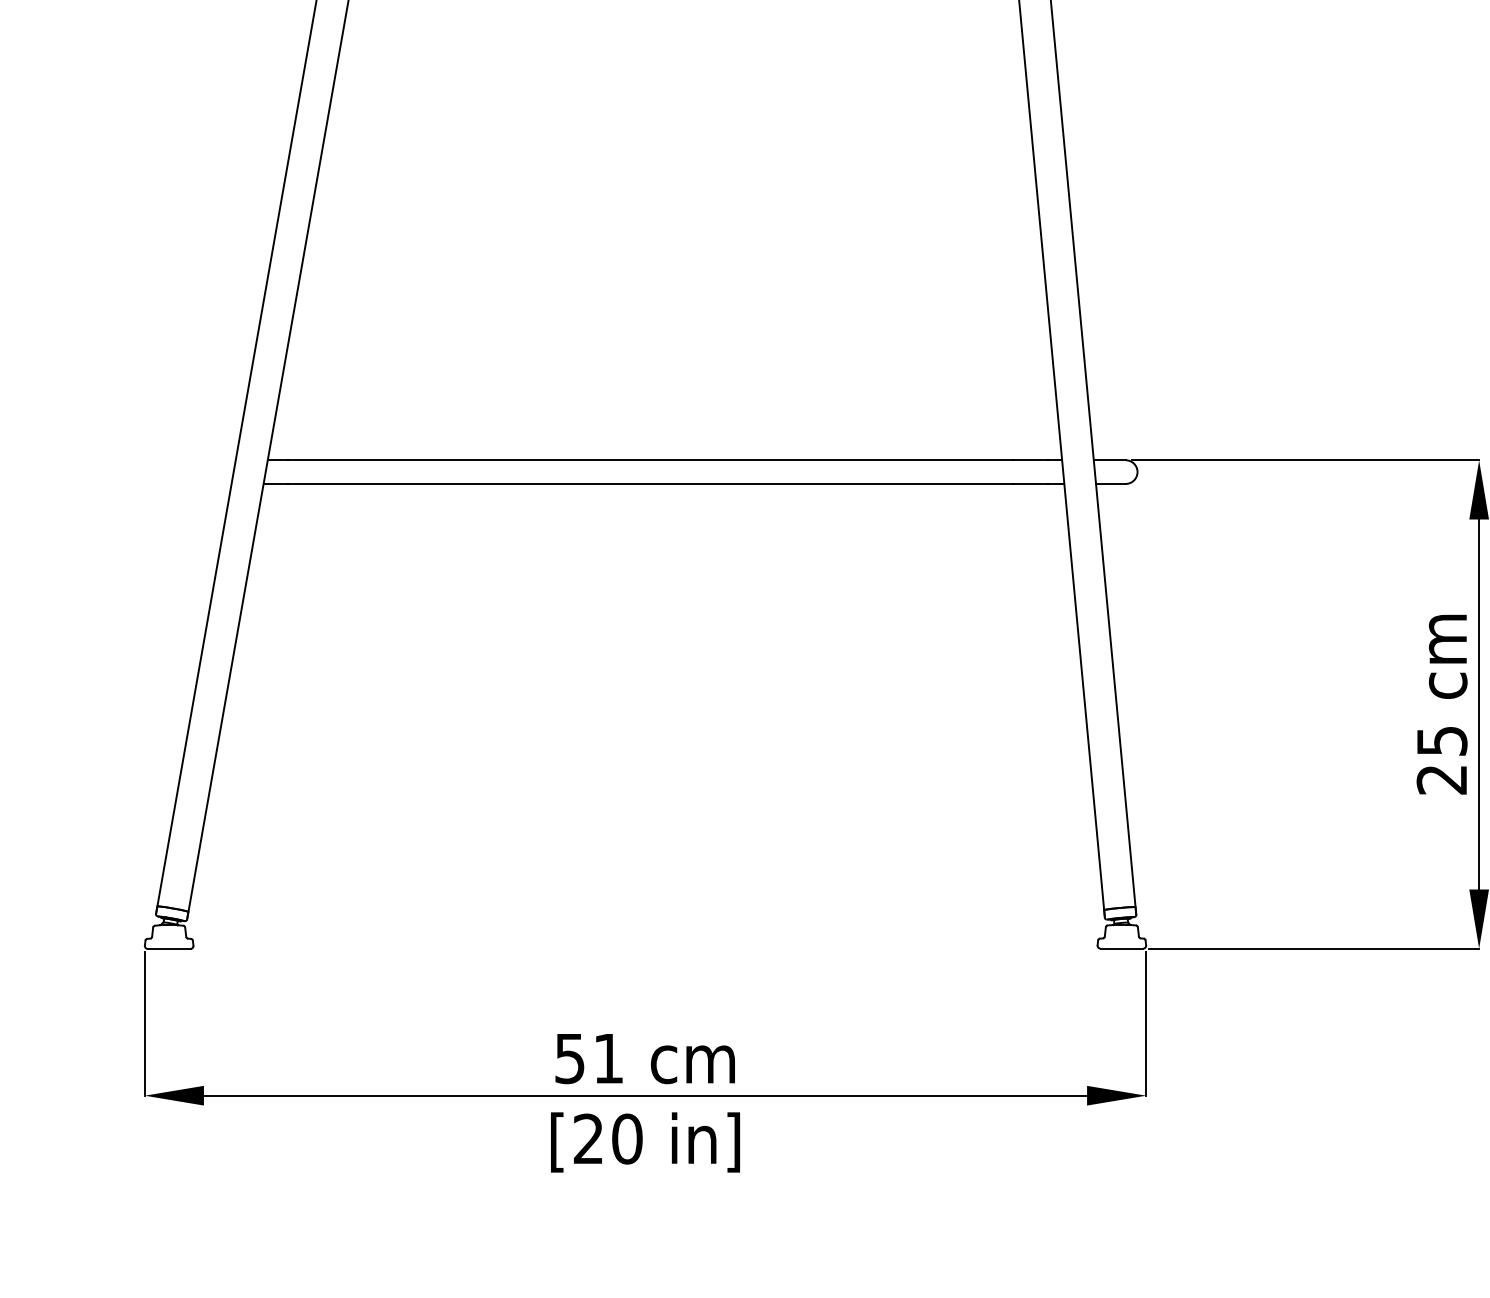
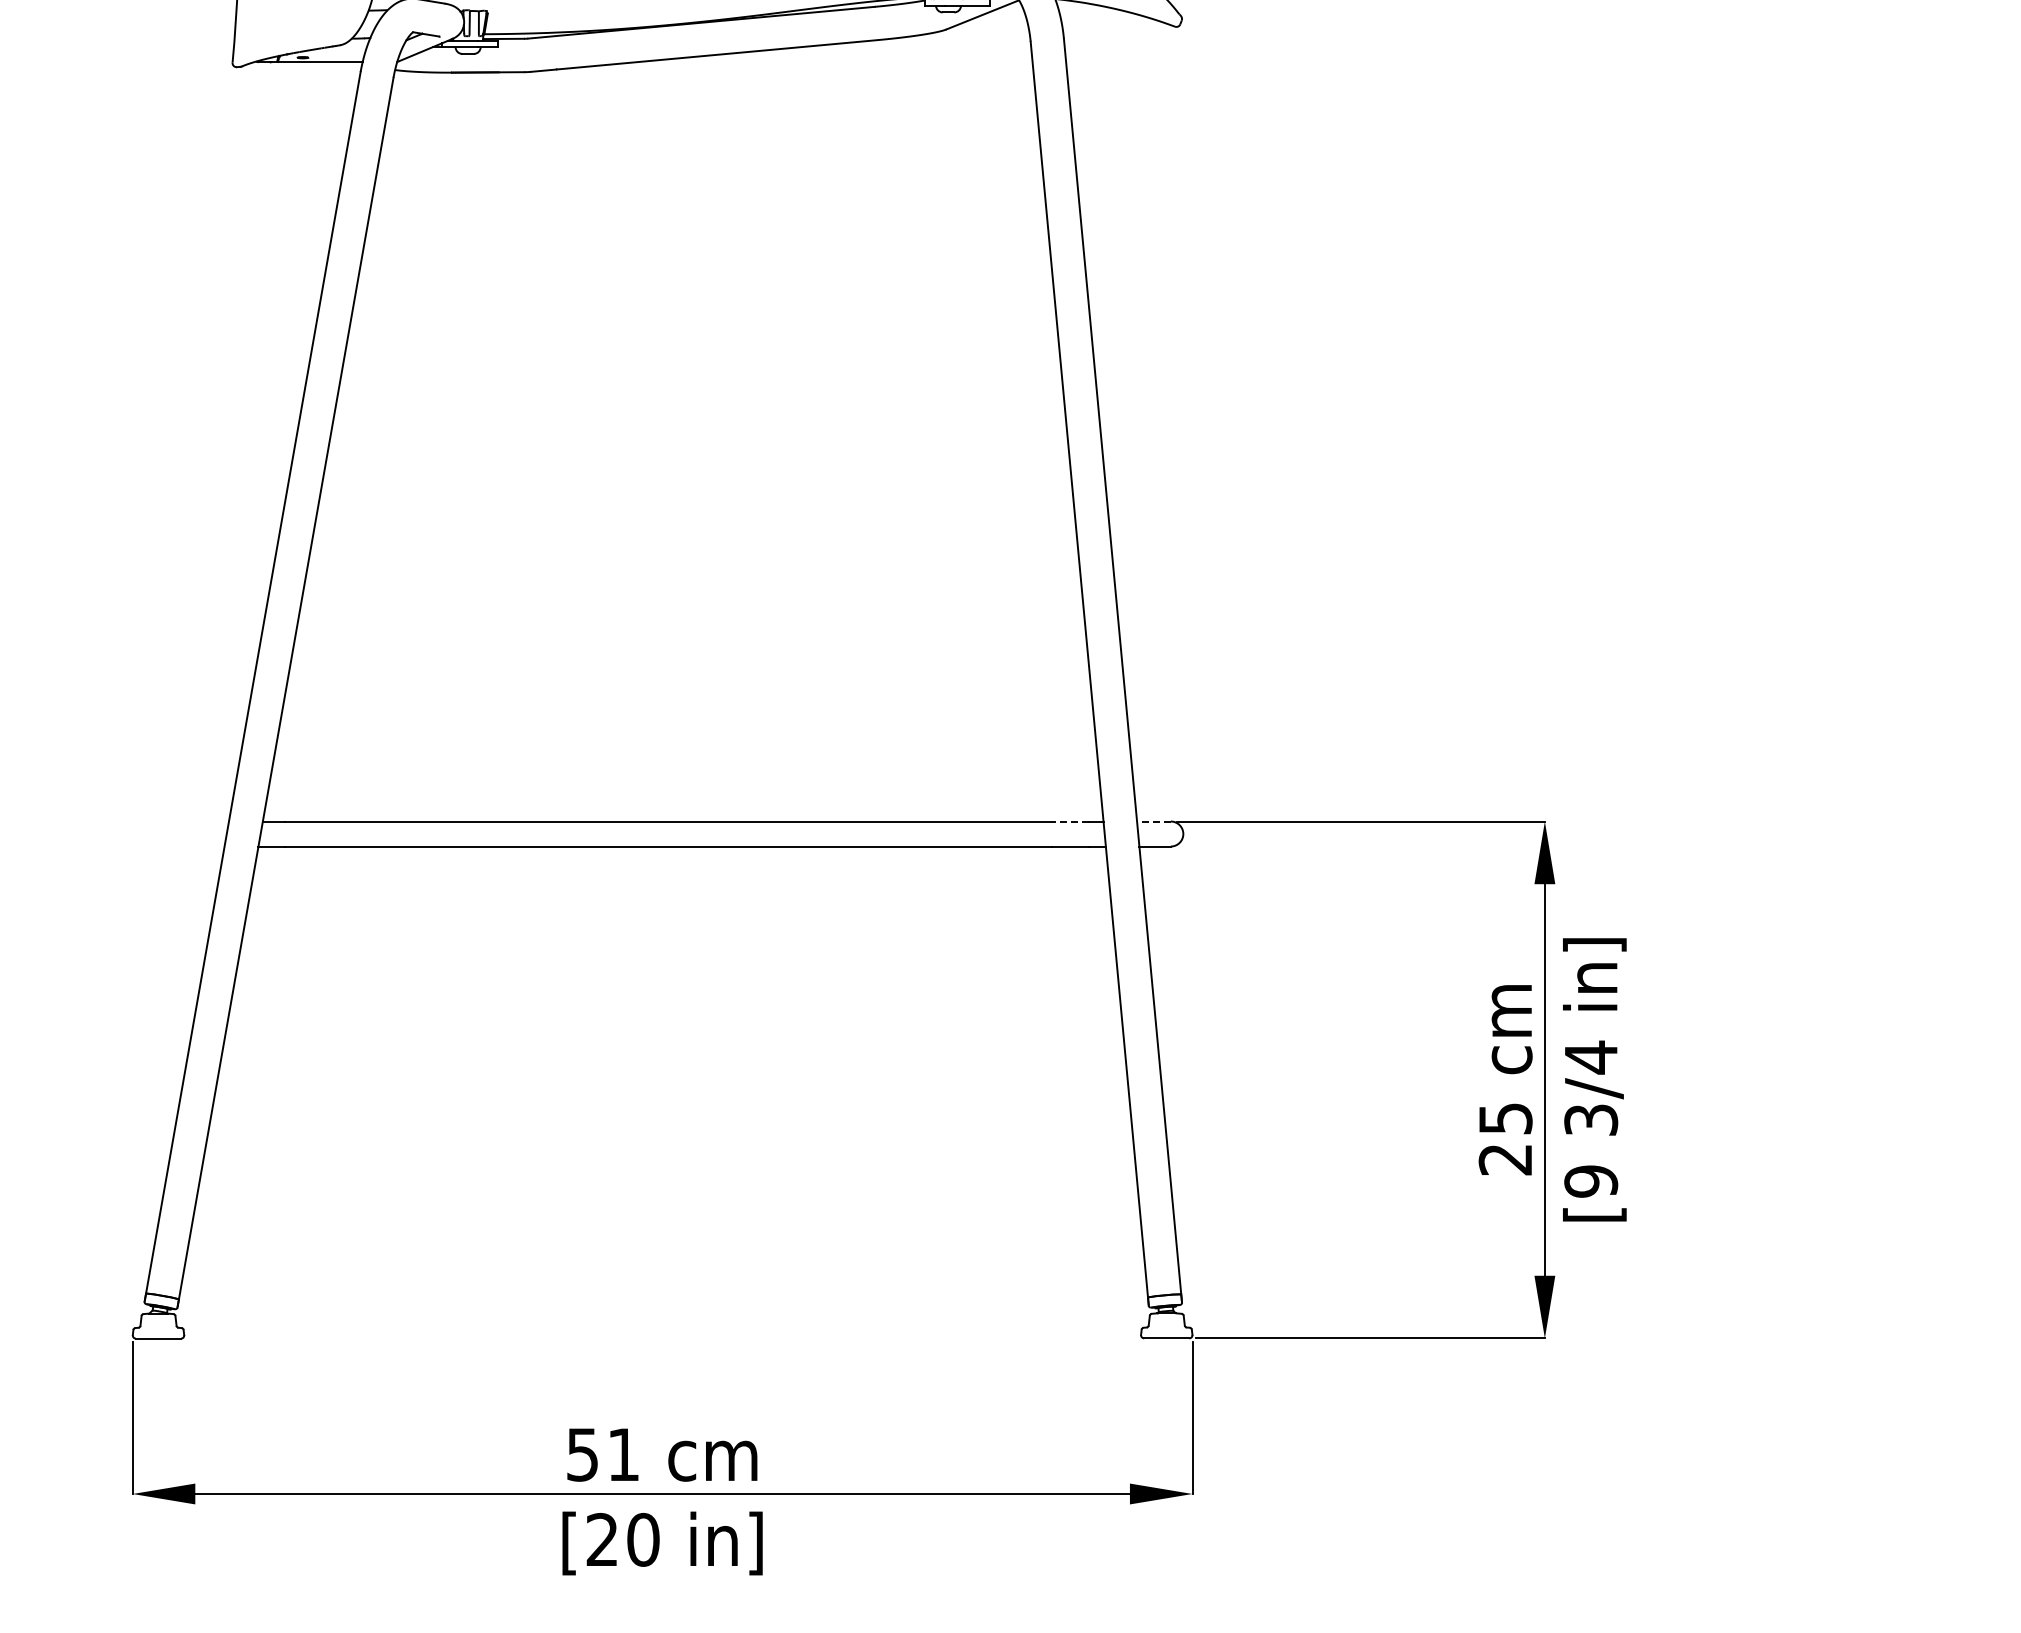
line: (1029, 460) -> (1069, 821), solid -> dashed
line: (1109, 460) -> (1153, 821), solid -> dashed

